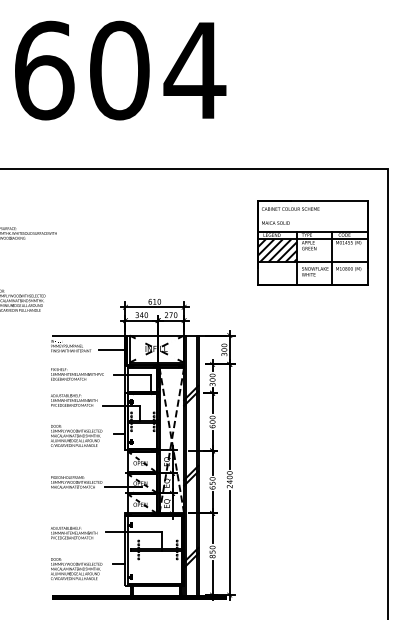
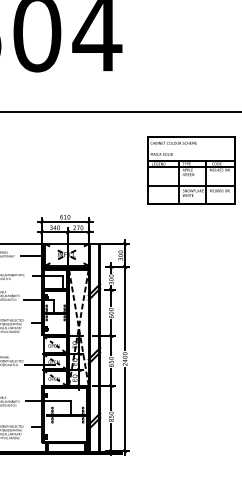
hatch: (277, 250) -> (163, 176), removed

